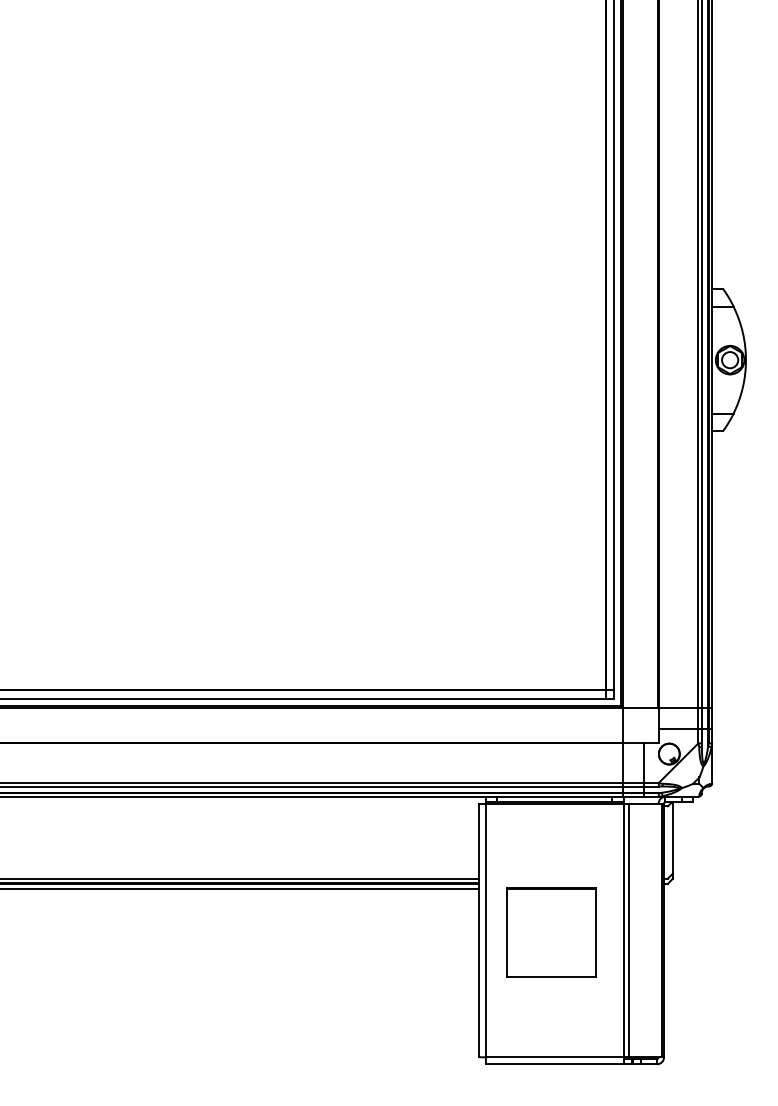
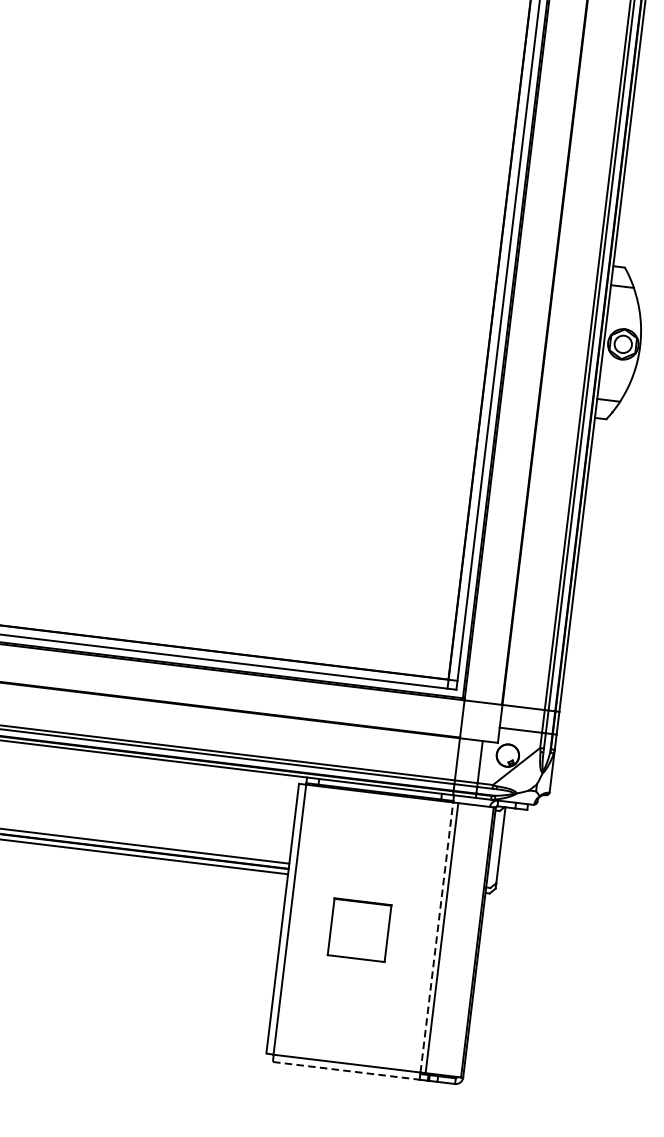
line: (623, 930) -> (436, 937), solid -> dashed
part: (551, 932) -> (359, 930), size x0.6
line: (555, 1064) -> (346, 1071), solid -> dashed

